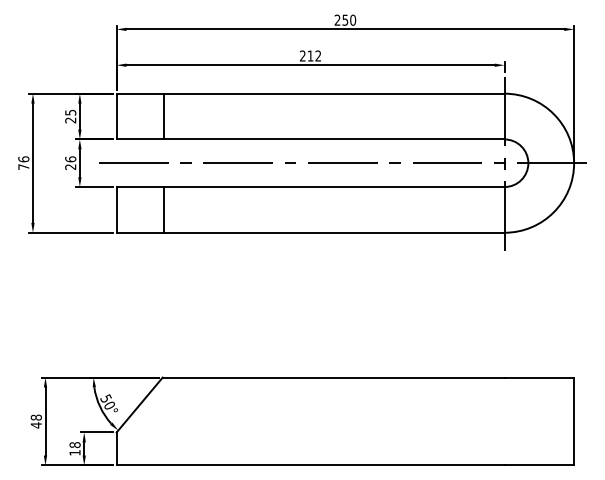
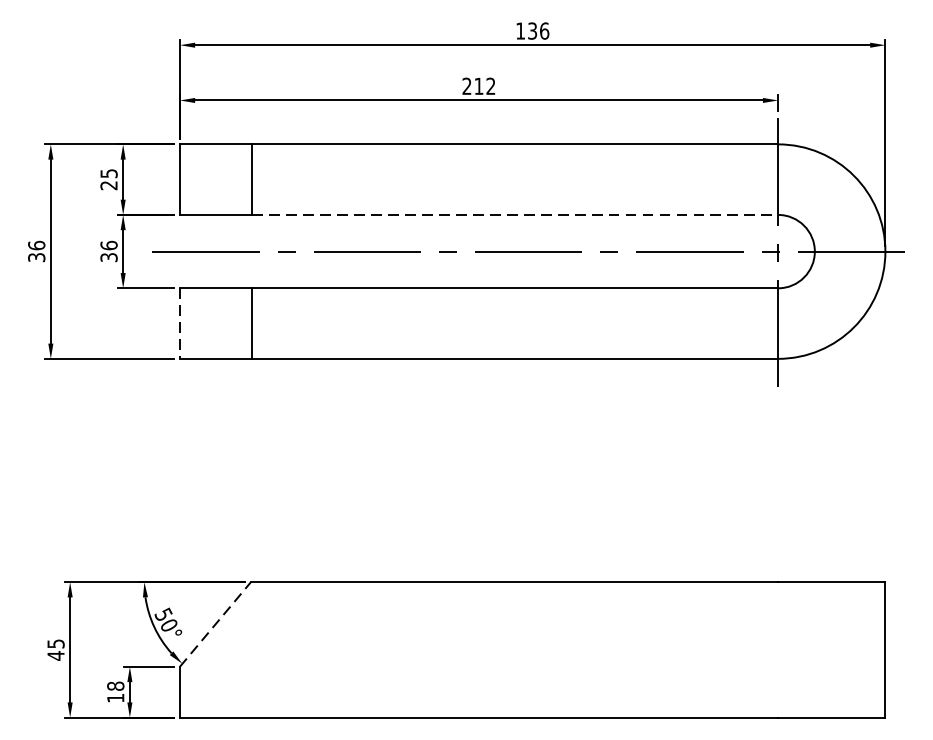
text: (345, 19) -> (532, 29), 250 -> 136
line: (334, 139) -> (515, 215), solid -> dashed
text: (23, 166) -> (36, 256), 76 -> 36
text: (70, 166) -> (108, 256), 26 -> 36
line: (116, 209) -> (179, 322), solid -> dashed
line: (139, 405) -> (215, 625), solid -> dashed
text: (35, 417) -> (54, 643), 48 -> 45

